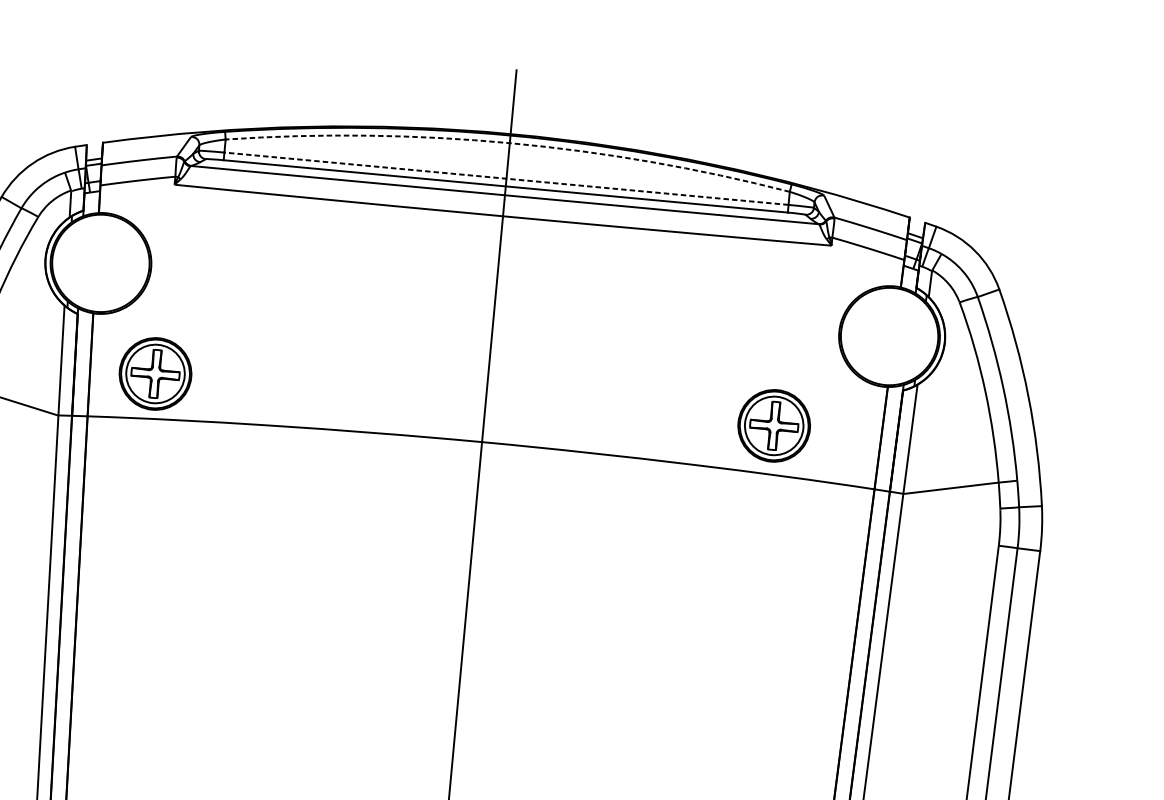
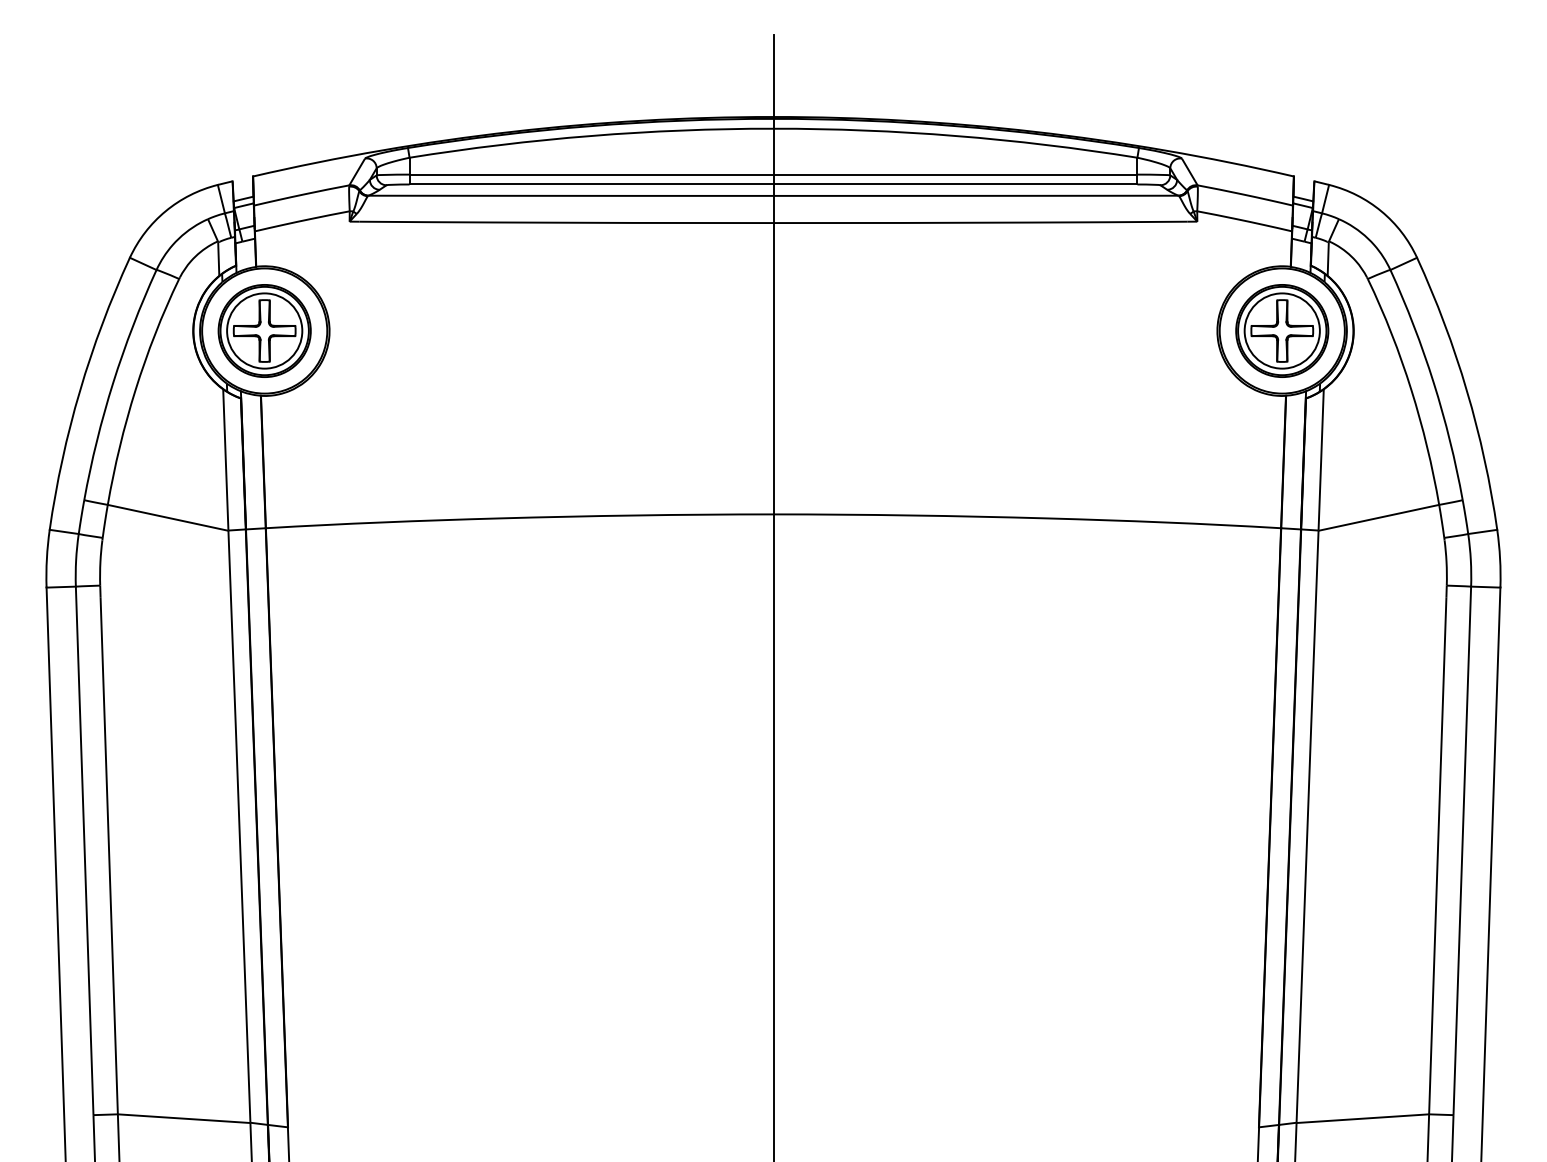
arc: (509, 143) -> (773, 128), dashed -> solid
line: (506, 178) -> (773, 174), dashed -> solid
part: (155, 373) -> (264, 330), moved
part: (774, 425) -> (1282, 330), moved

